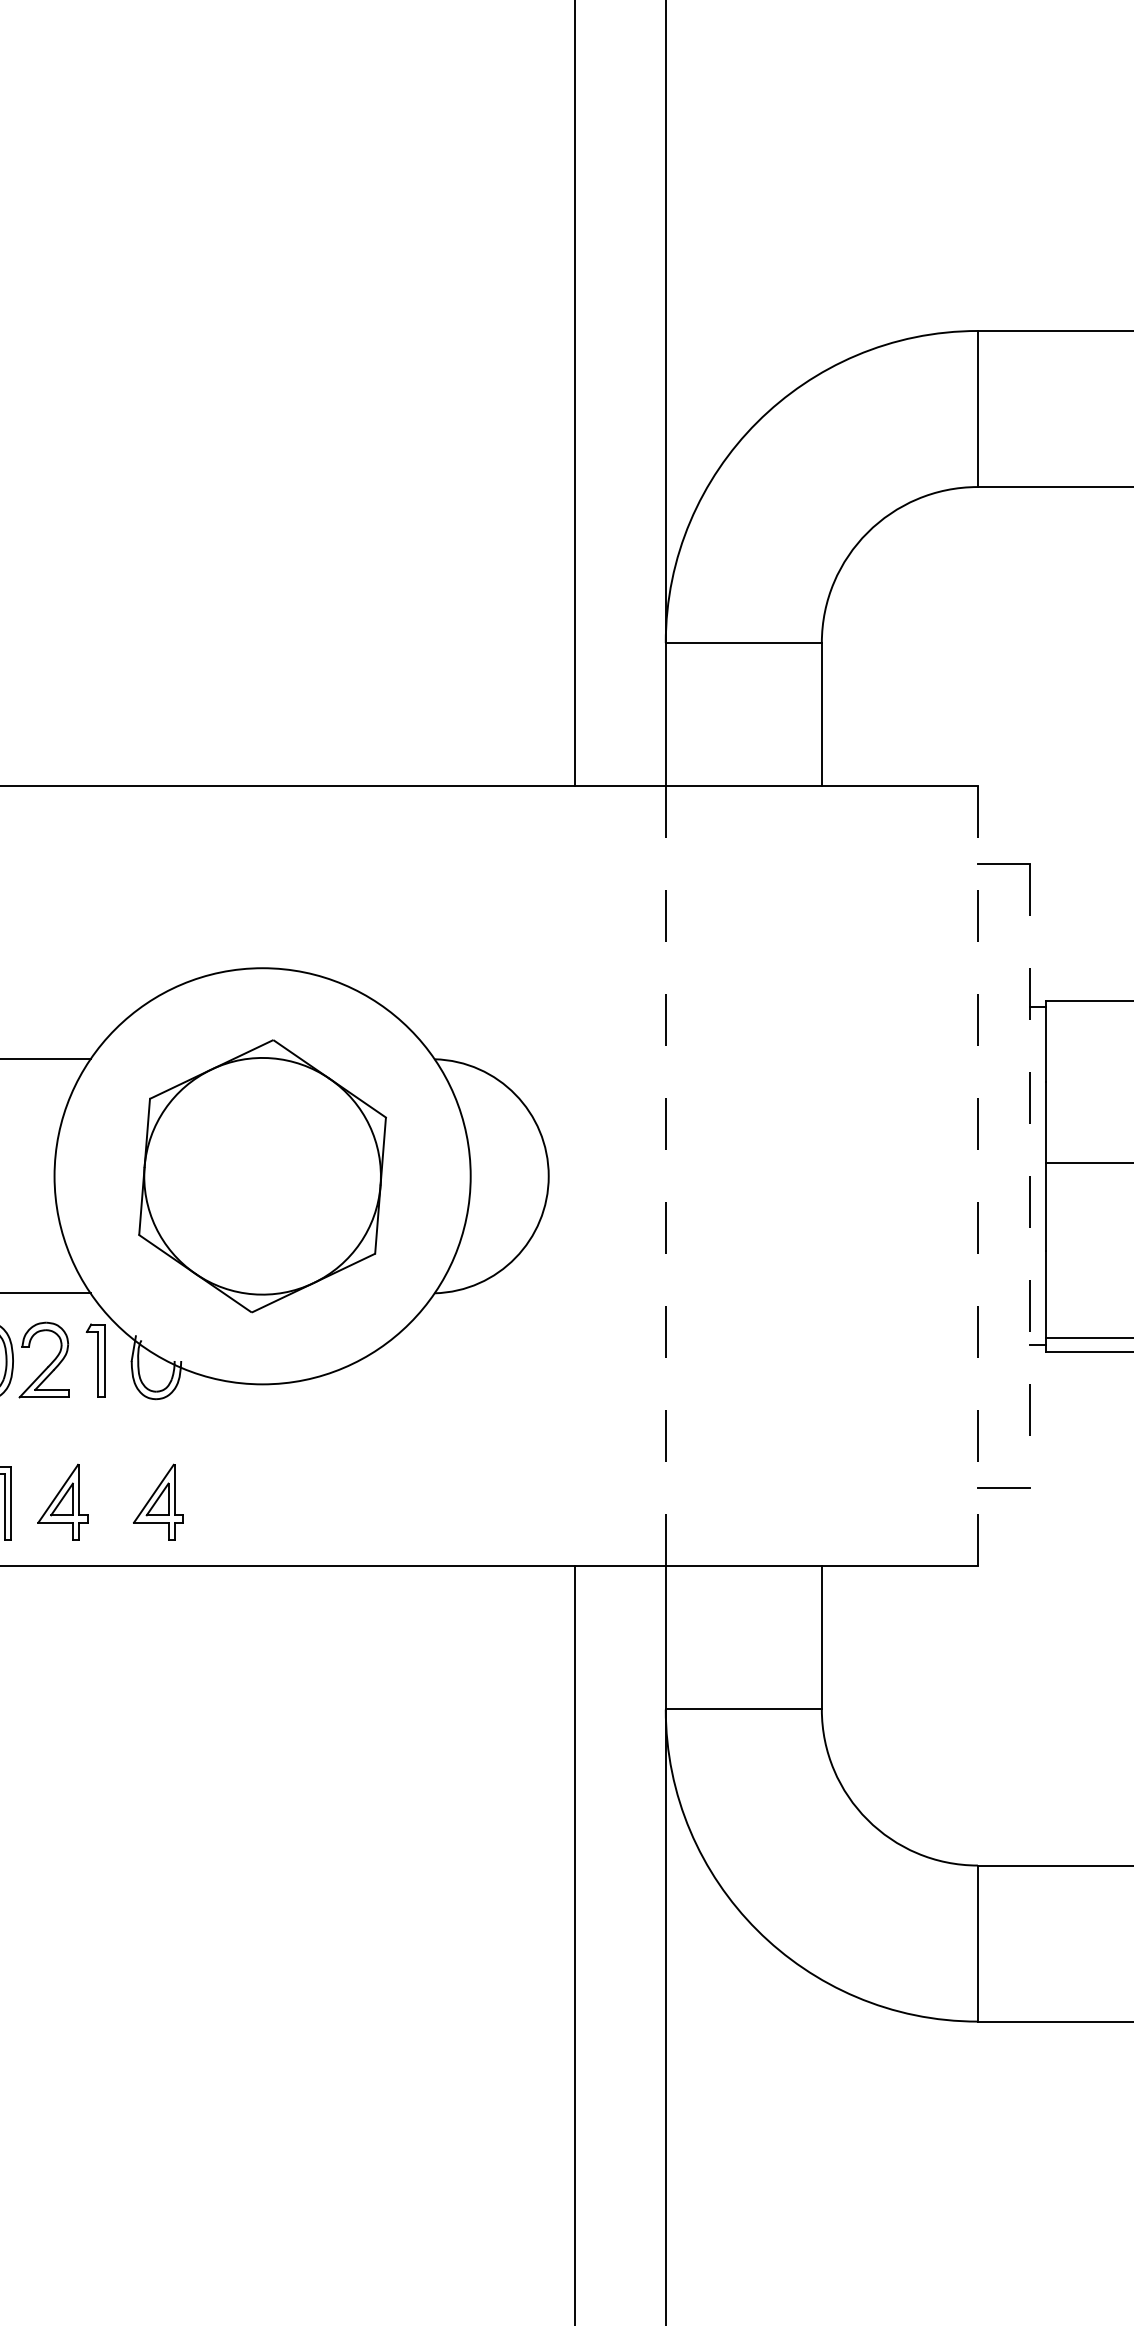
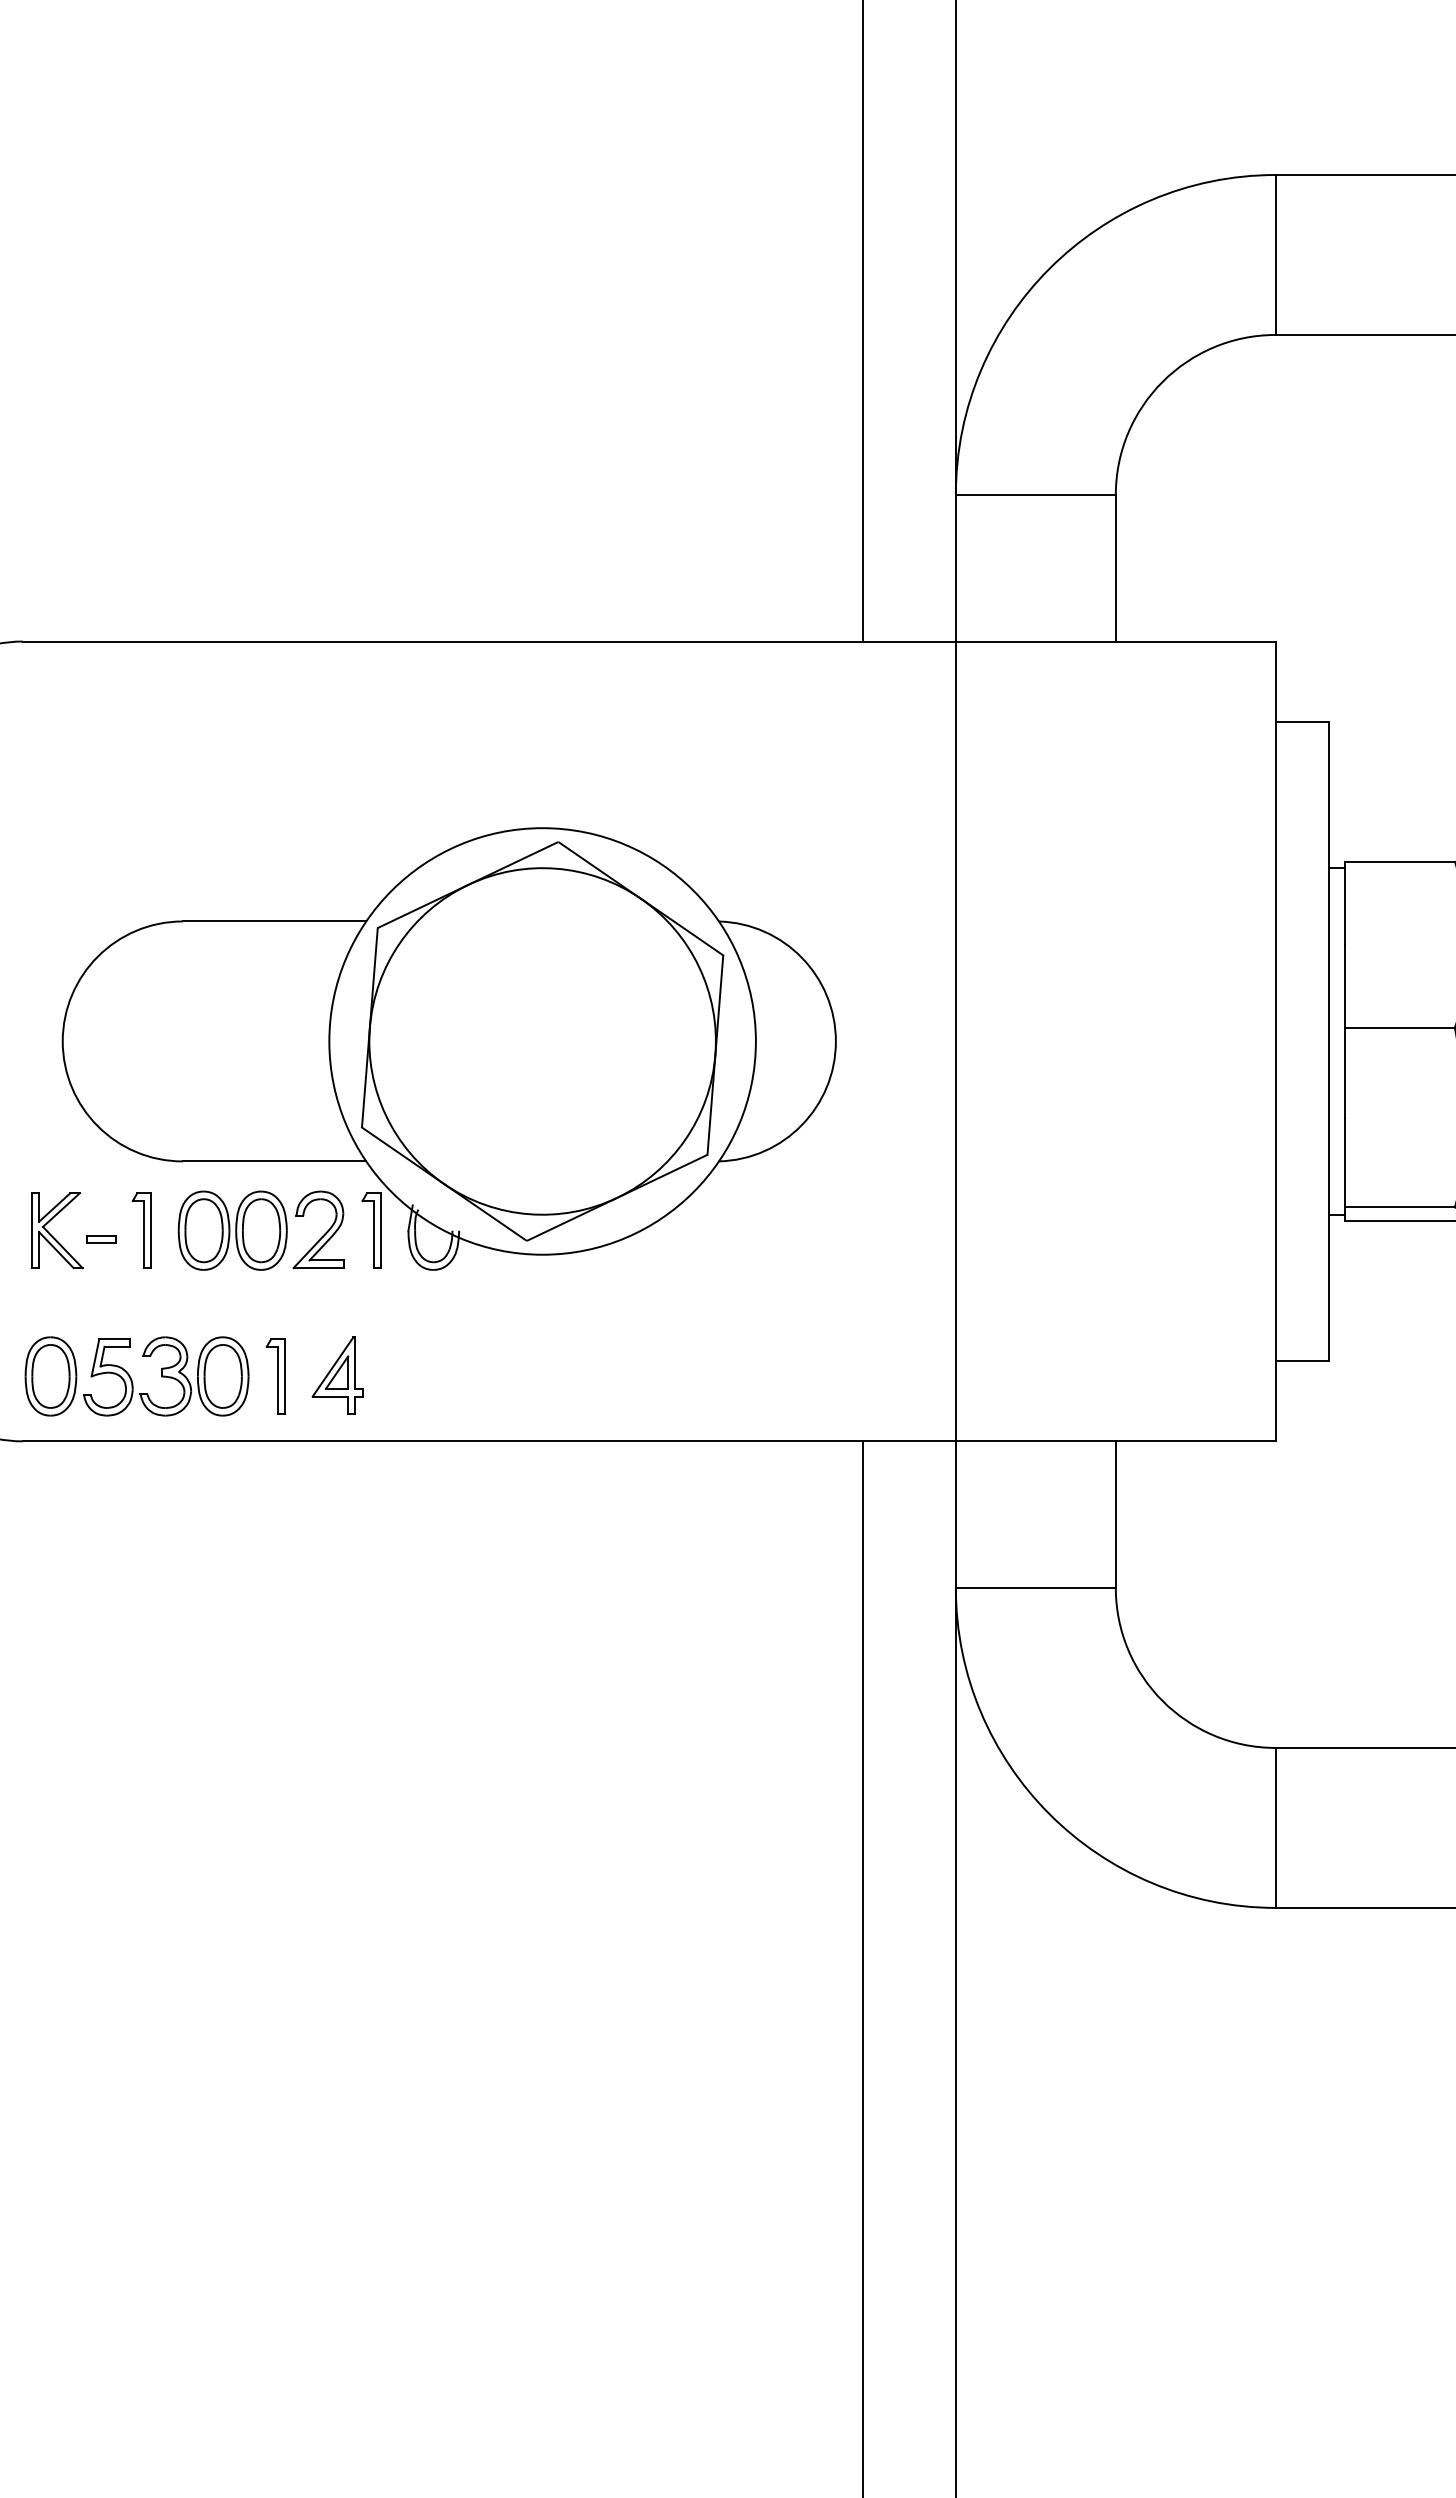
part: (262, 1176) -> (542, 1041), size x1.43
line: (665, 1176) -> (955, 1041), dashed -> solid
line: (977, 1176) -> (1275, 1041), dashed -> solid
line: (1030, 1176) -> (1329, 1041), dashed -> solid
part: (158, 1502) -> (435, 1375), removed

